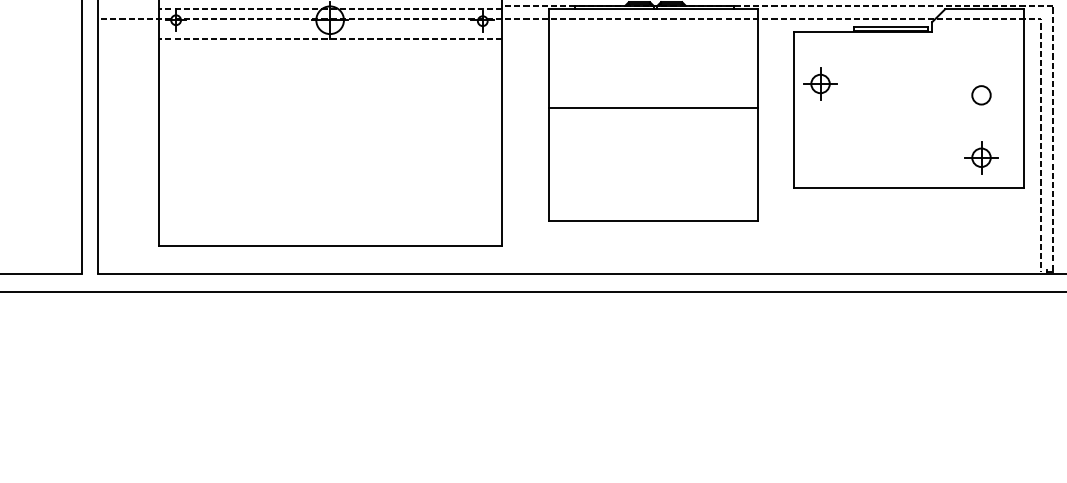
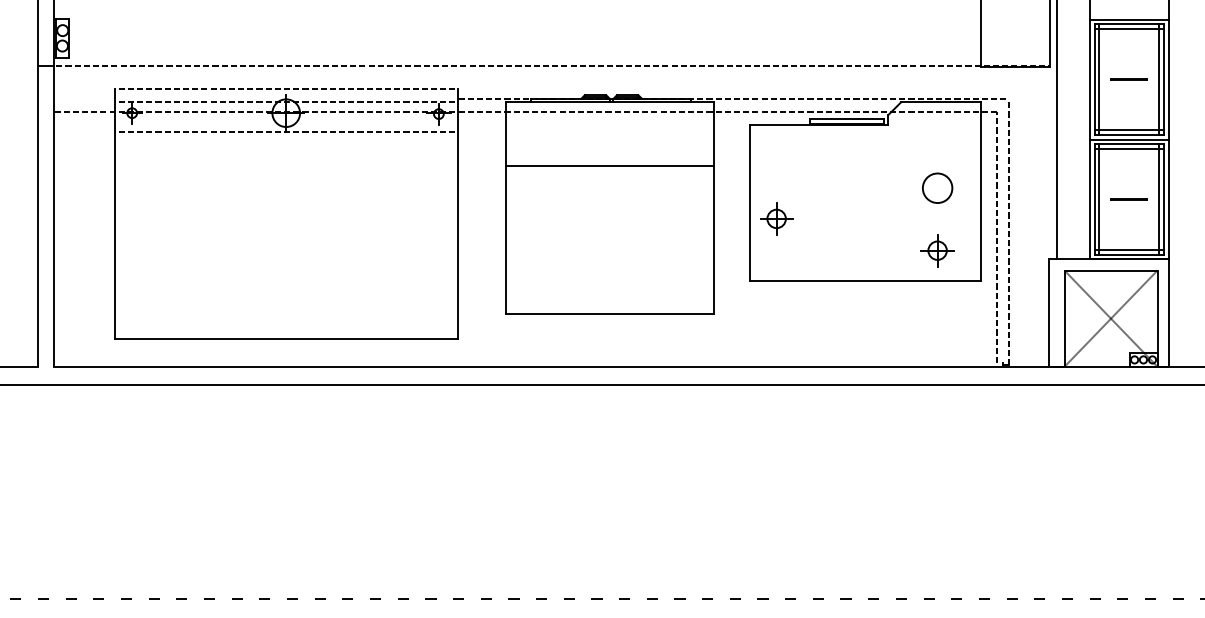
part: (820, 83) -> (776, 218), moved
circle: (981, 95) -> (937, 188), size x1.6
line: (653, 107) -> (609, 165), moved

